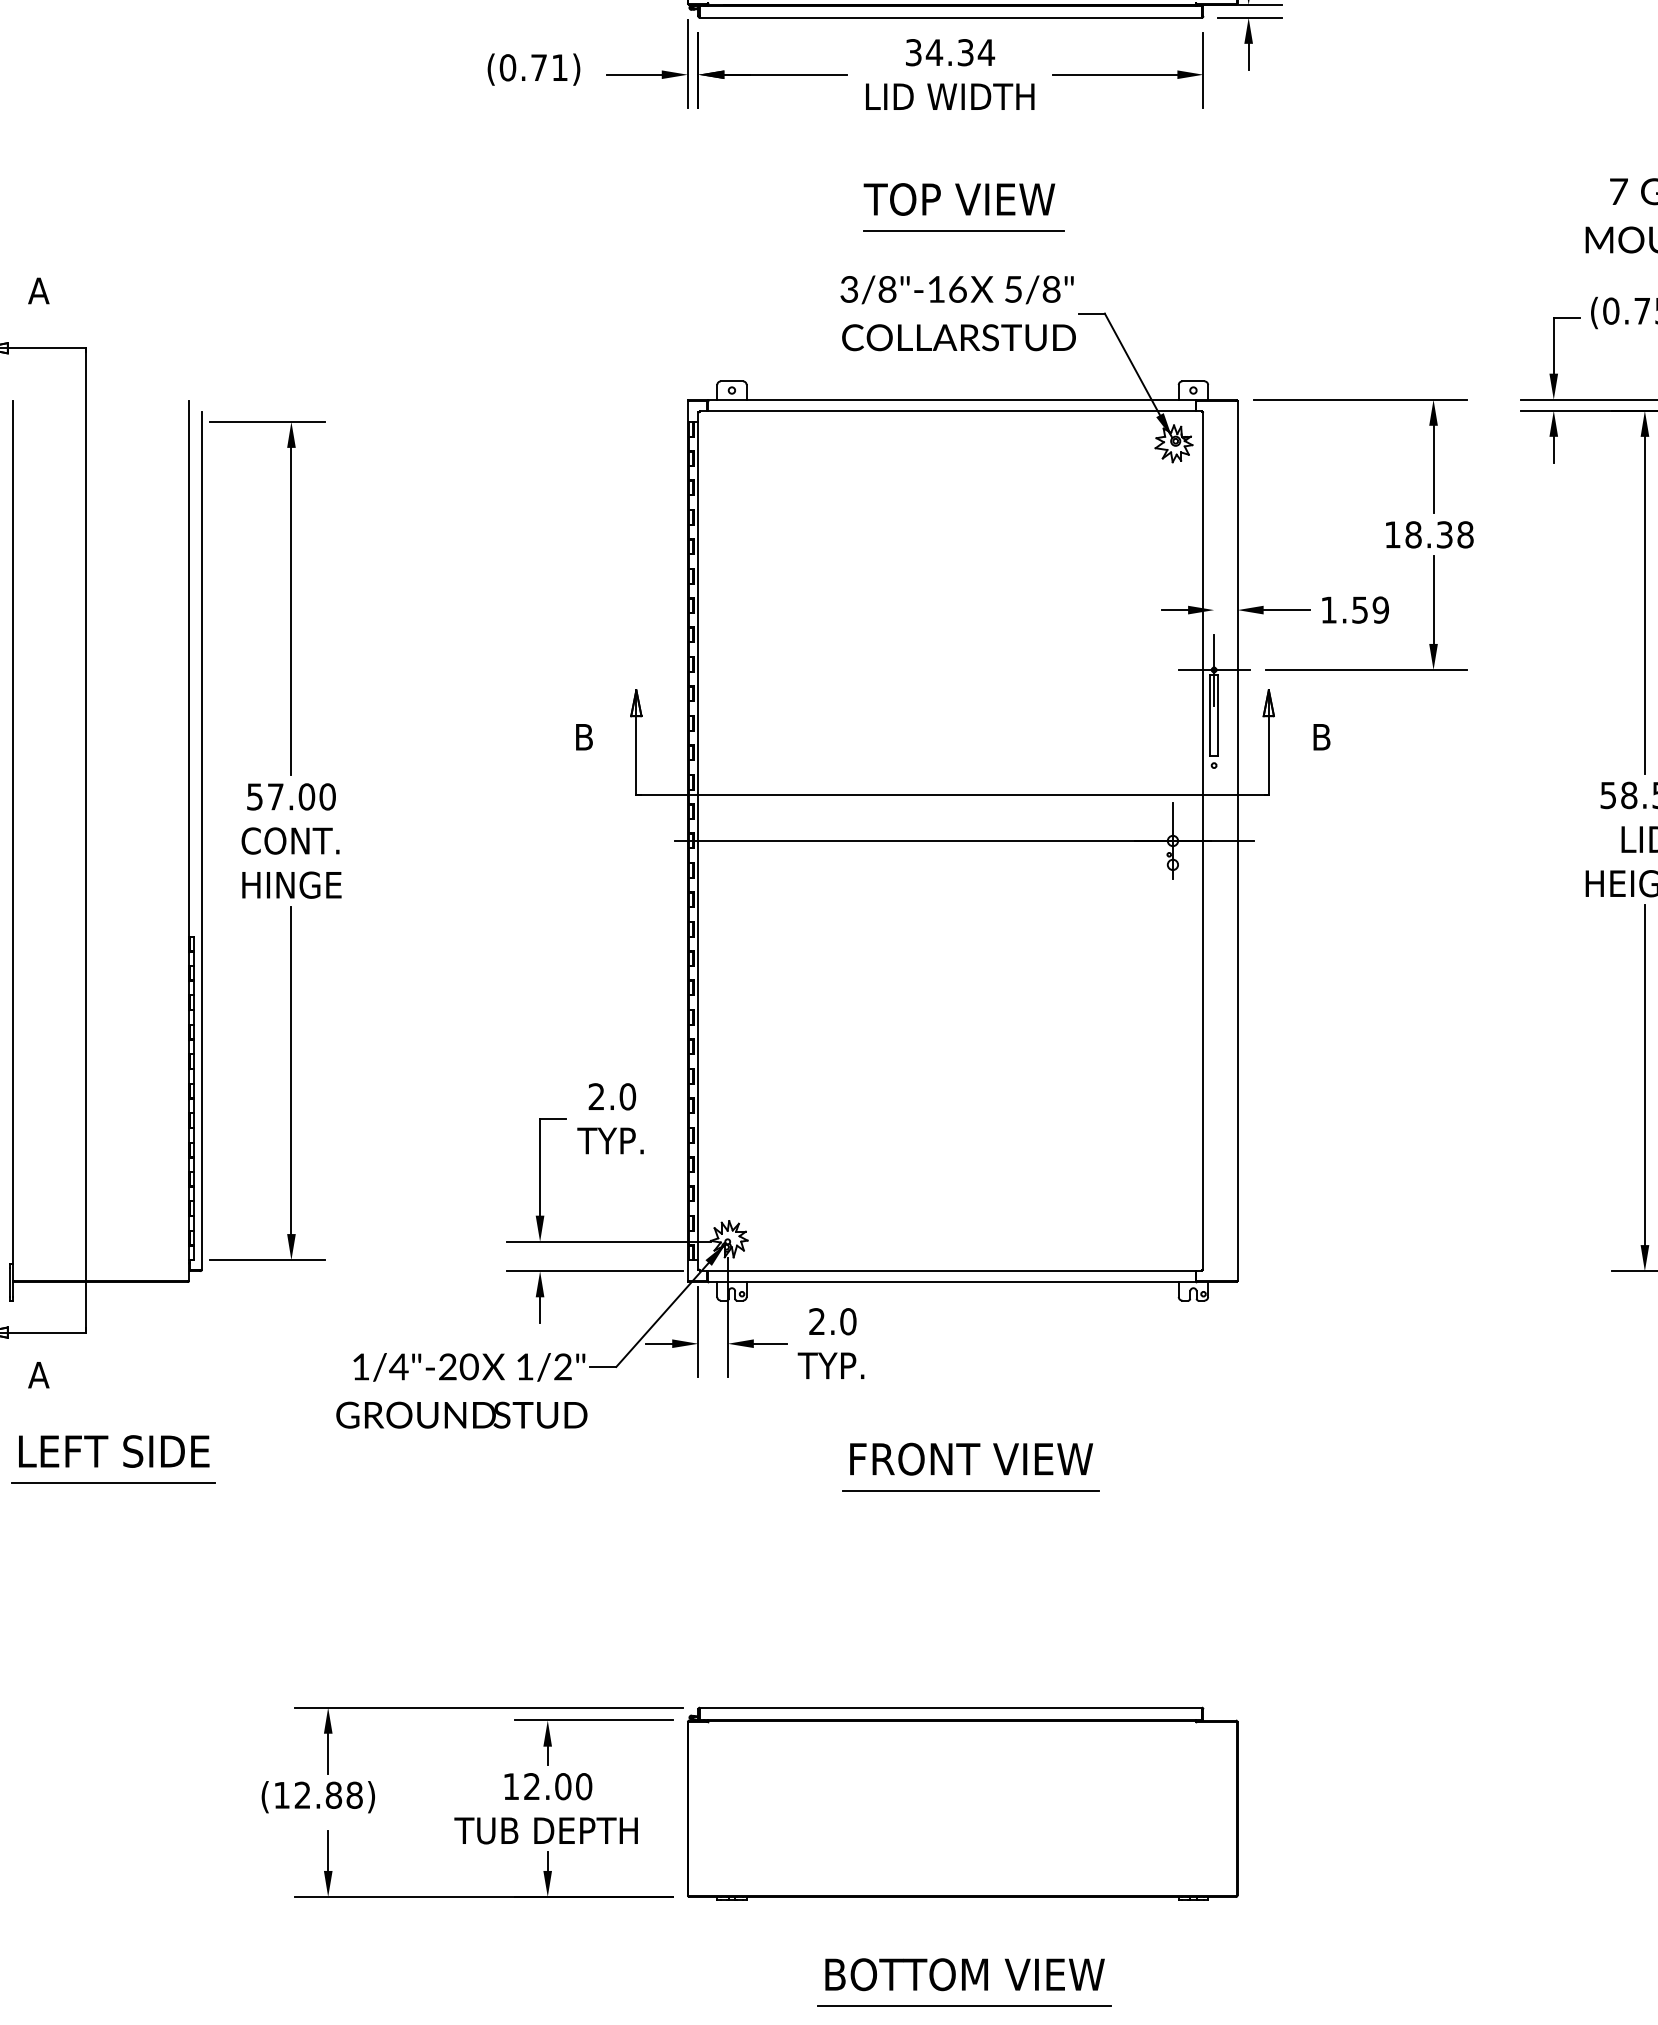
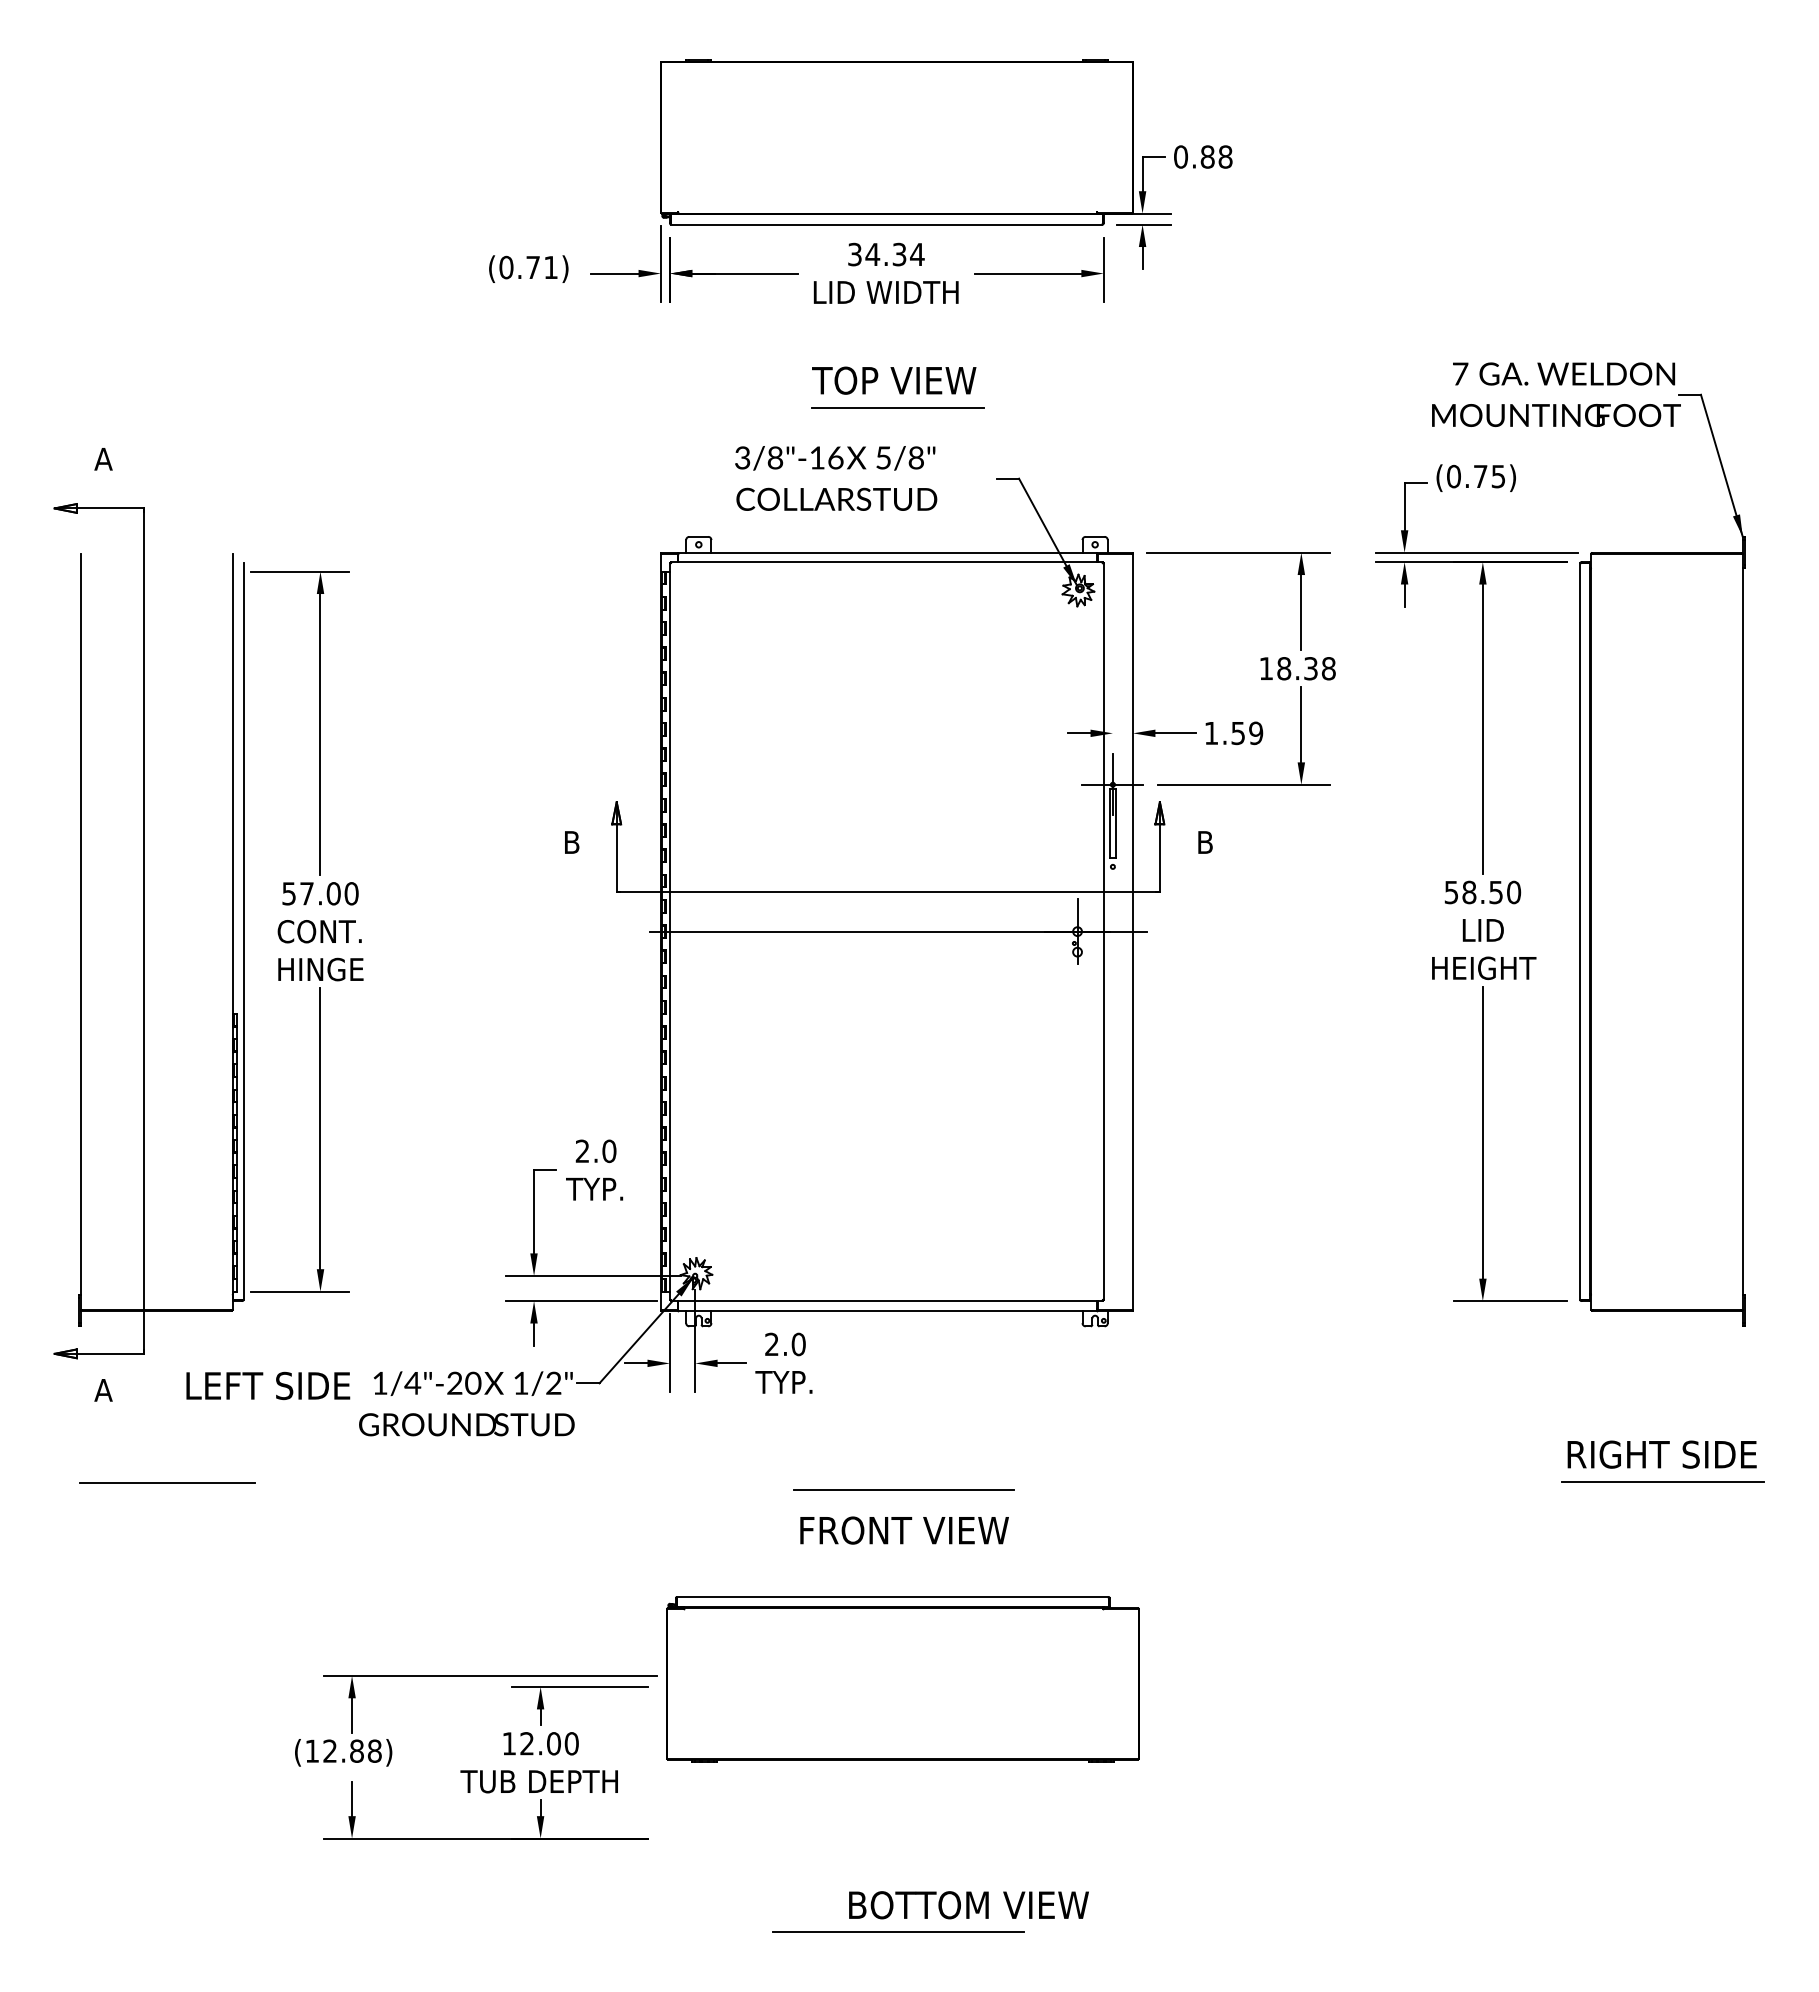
text: (958, 313) -> (836, 478), moved
text: (114, 1450) -> (268, 1385), moved
text: (971, 1459) -> (904, 1530), moved
part: (962, 1803) -> (902, 1679), moved
text: (964, 1974) -> (968, 1905), moved

